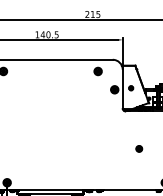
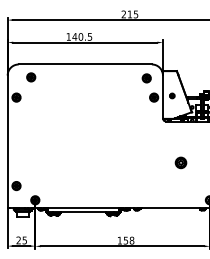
part: (97, 71) -> (146, 78), moved
part: (139, 148) -> (181, 162), size x1.6

